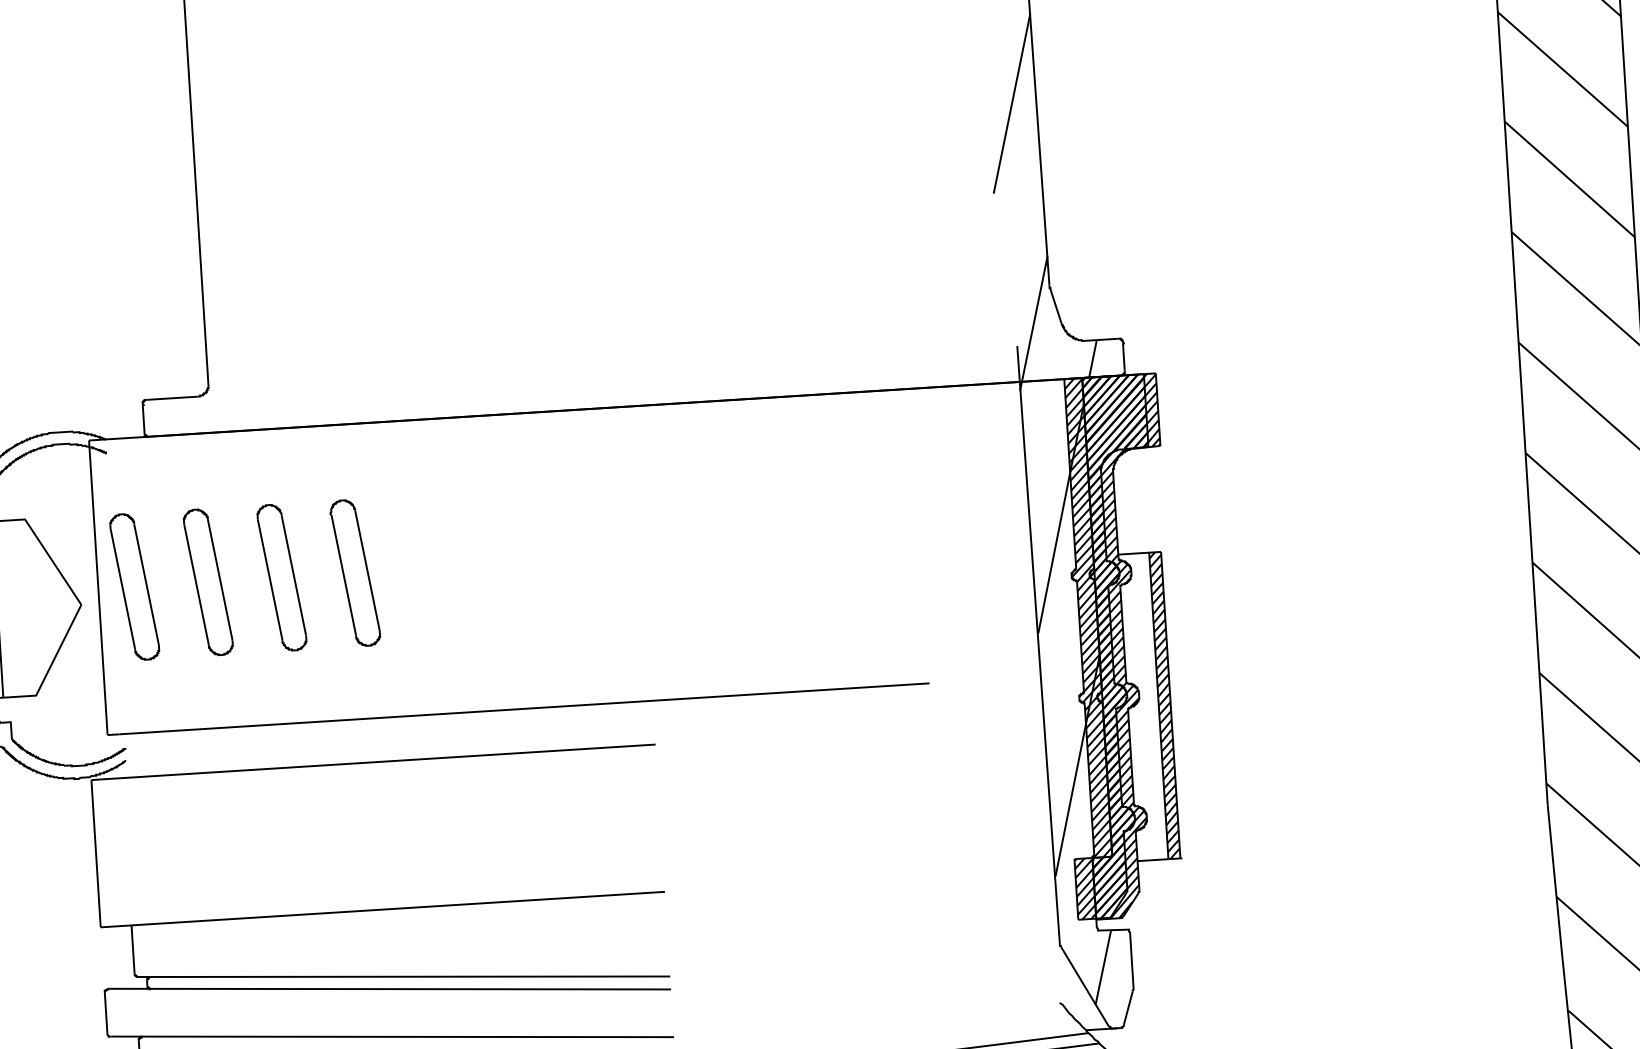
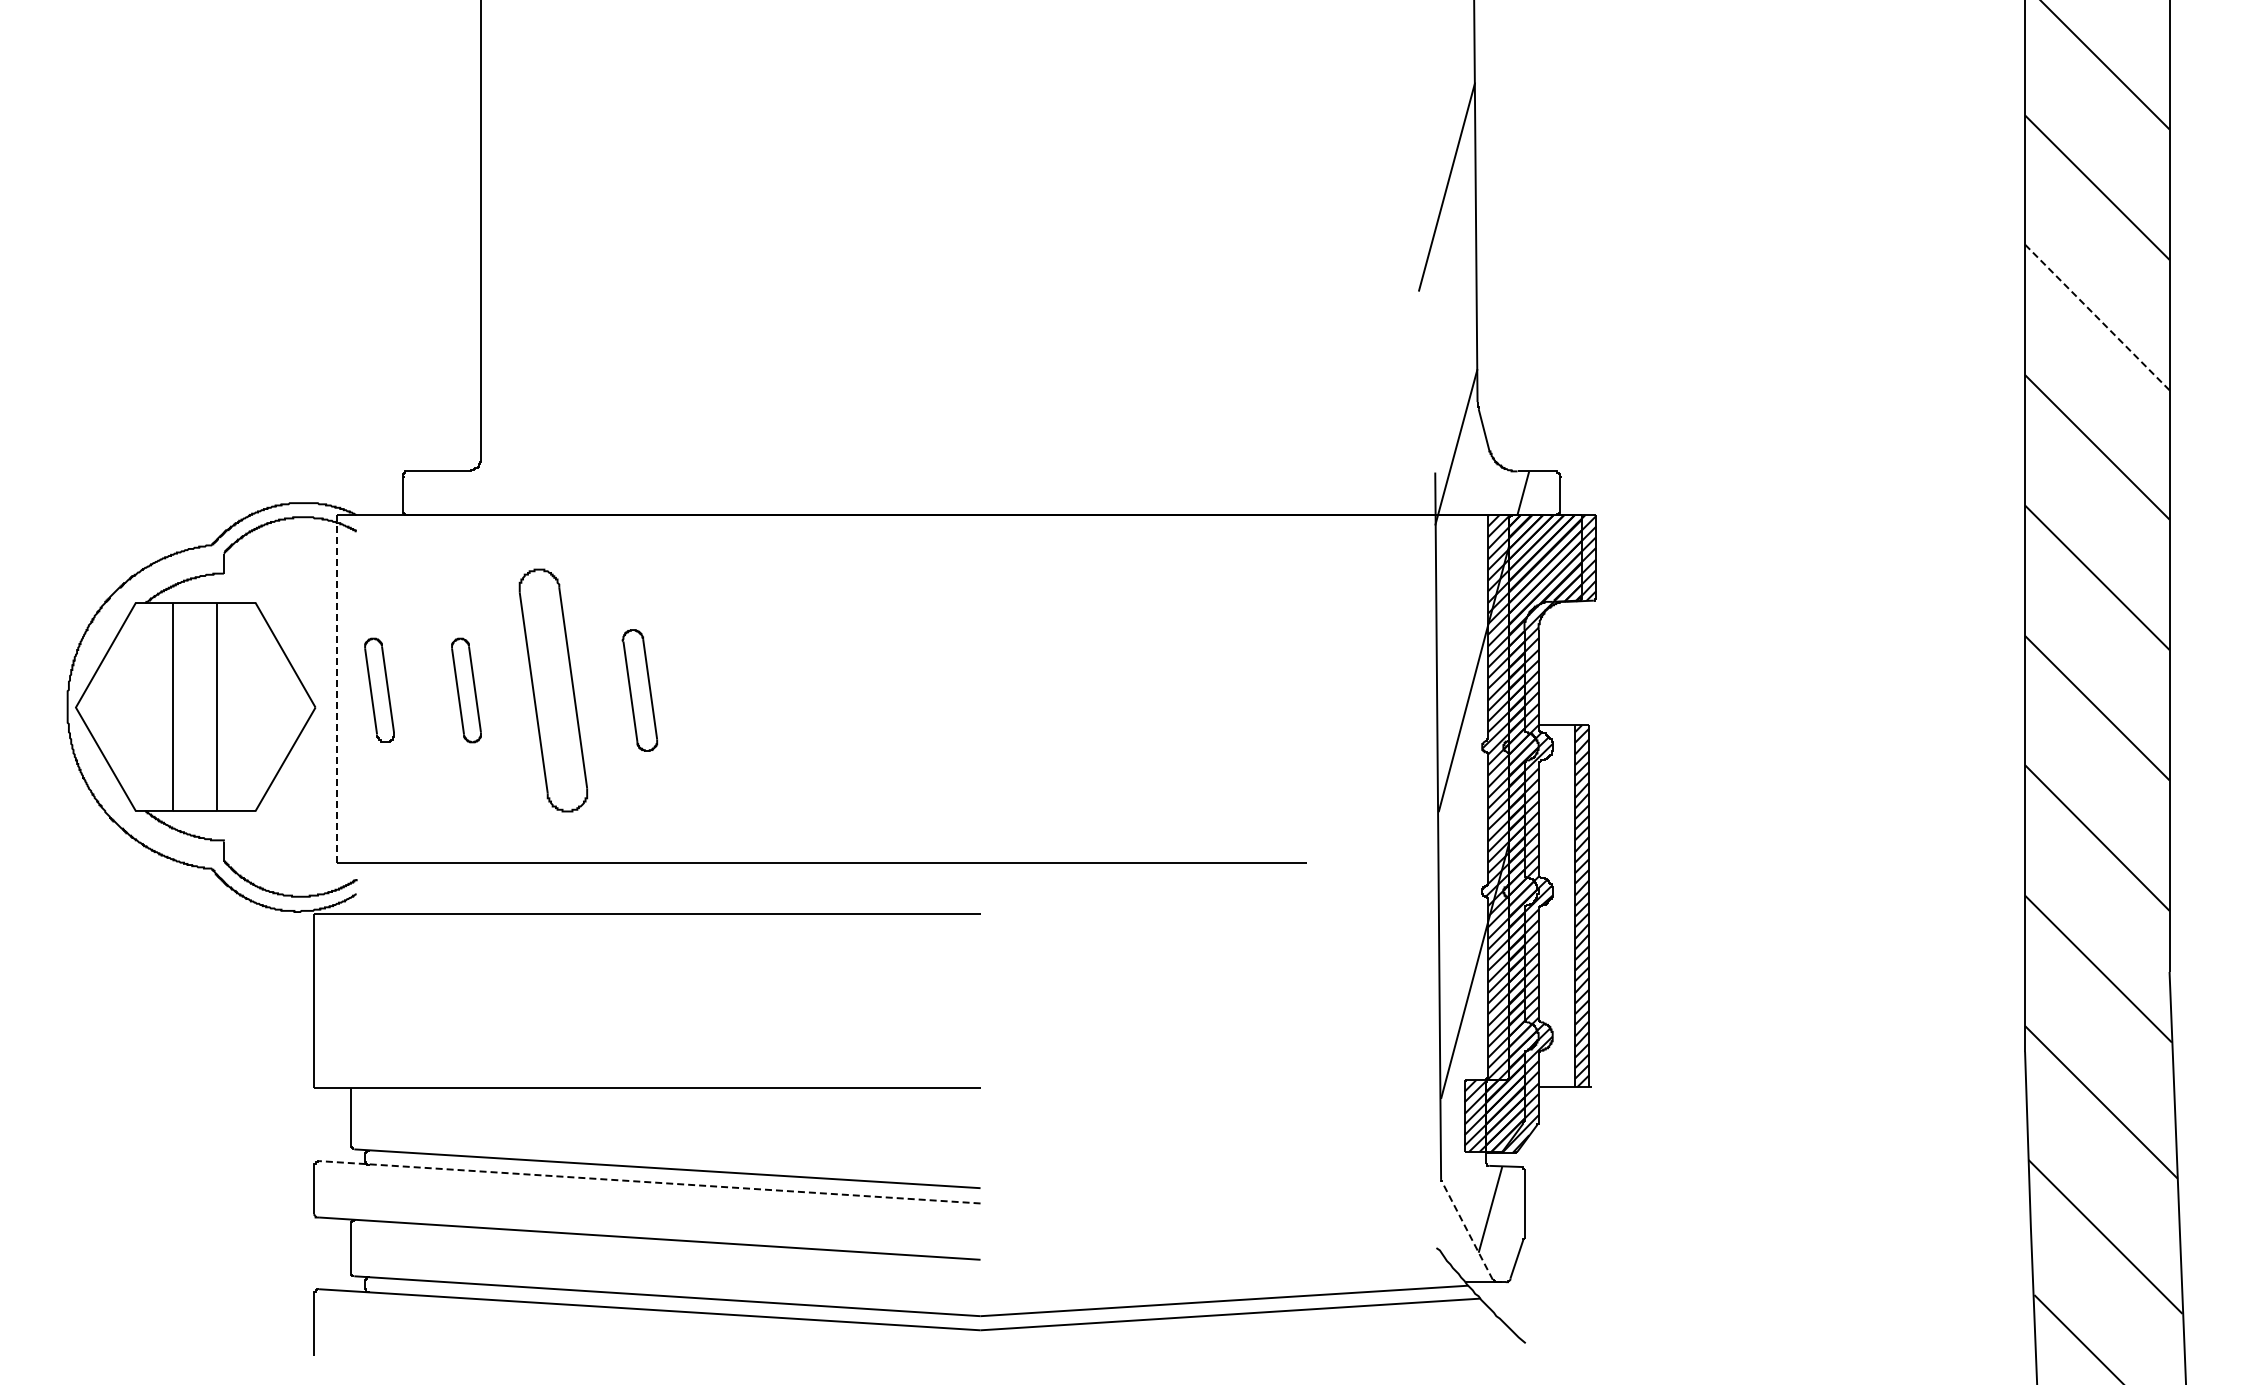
line: (1569, 179) -> (2097, 317), solid -> dashed
part: (354, 573) -> (639, 690), size x0.7
part: (282, 577) -> (553, 690), size x1.4
part: (208, 582) -> (466, 690), size x0.6
part: (134, 586) -> (379, 690), size x0.6
line: (98, 587) -> (336, 688), solid -> dashed
line: (1085, 987) -> (1467, 1231), solid -> dashed
line: (389, 989) -> (649, 1182), solid -> dashed

